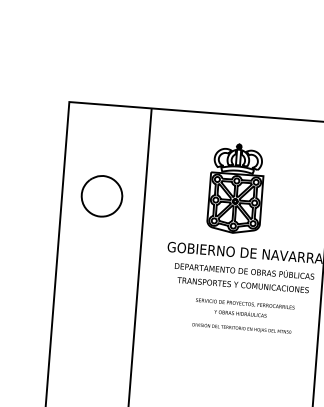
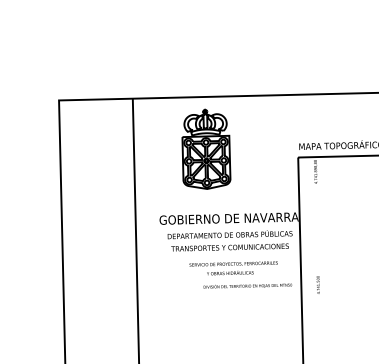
part: (236, 187) -> (206, 148), moved
part: (101, 196) -> (96, 181), removed
text: (241, 327) -> (247, 285), moved

